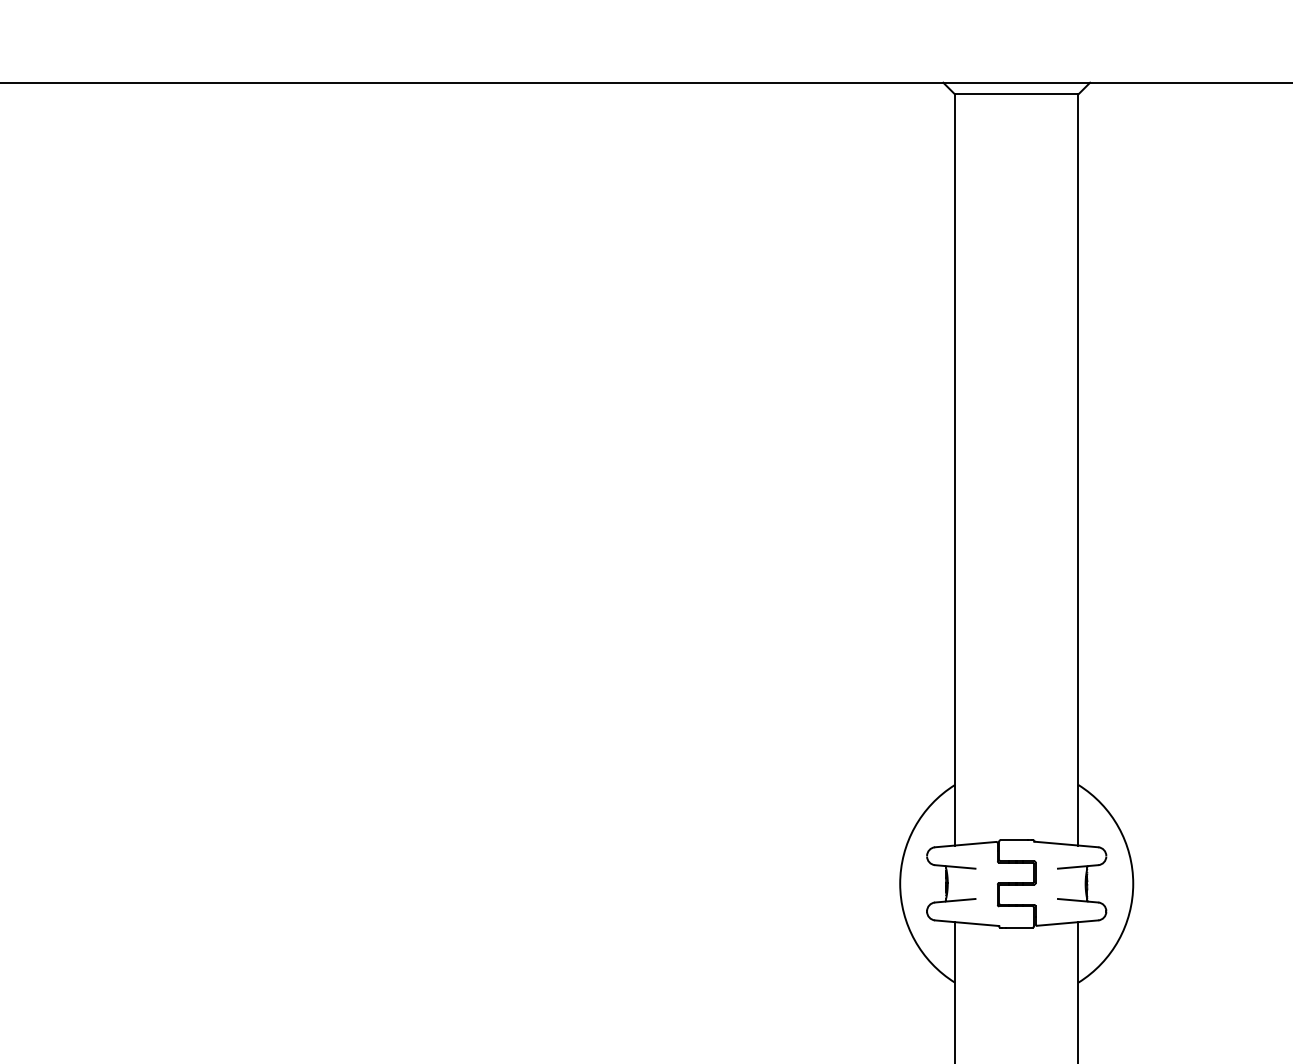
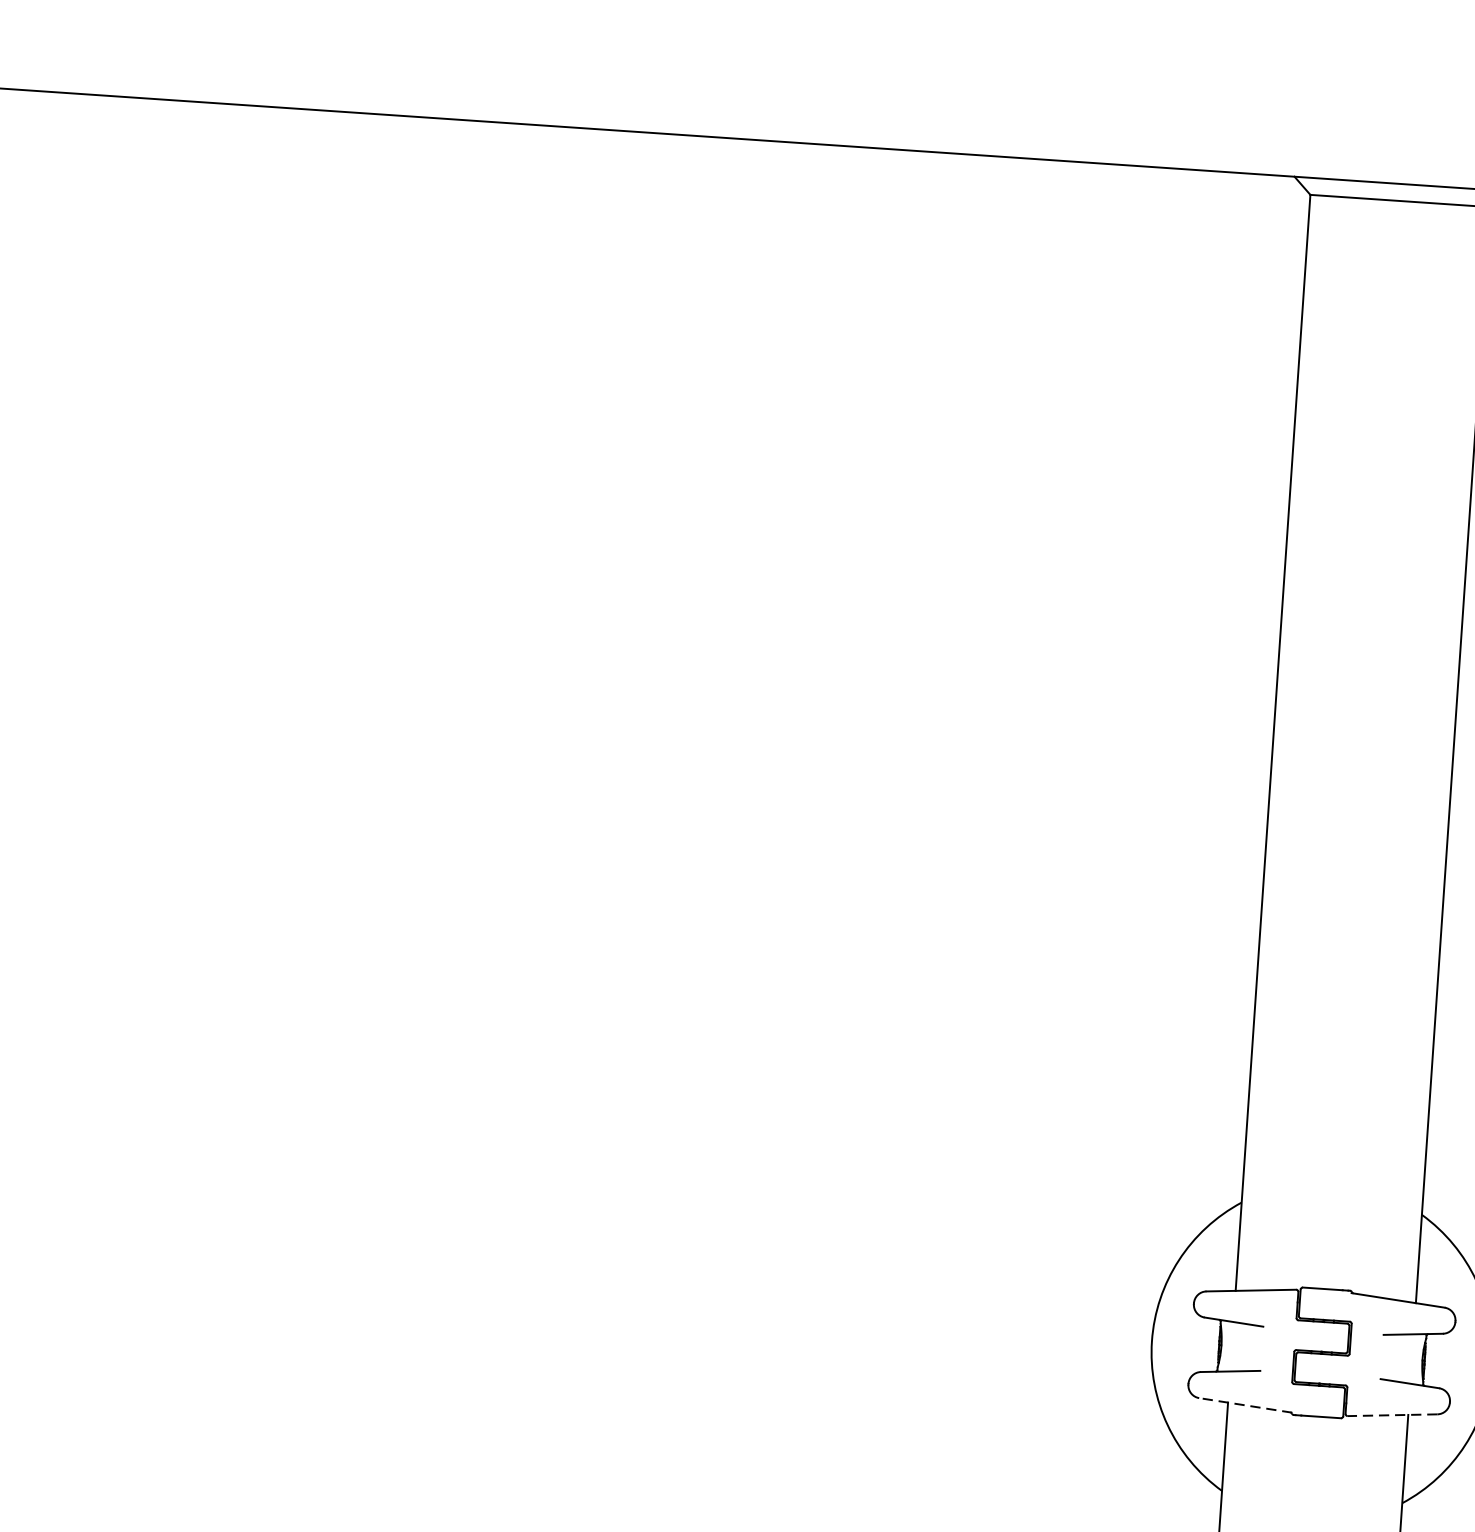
line: (966, 923) -> (1244, 1405), solid -> dashed
line: (1067, 923) -> (1392, 1415), solid -> dashed

